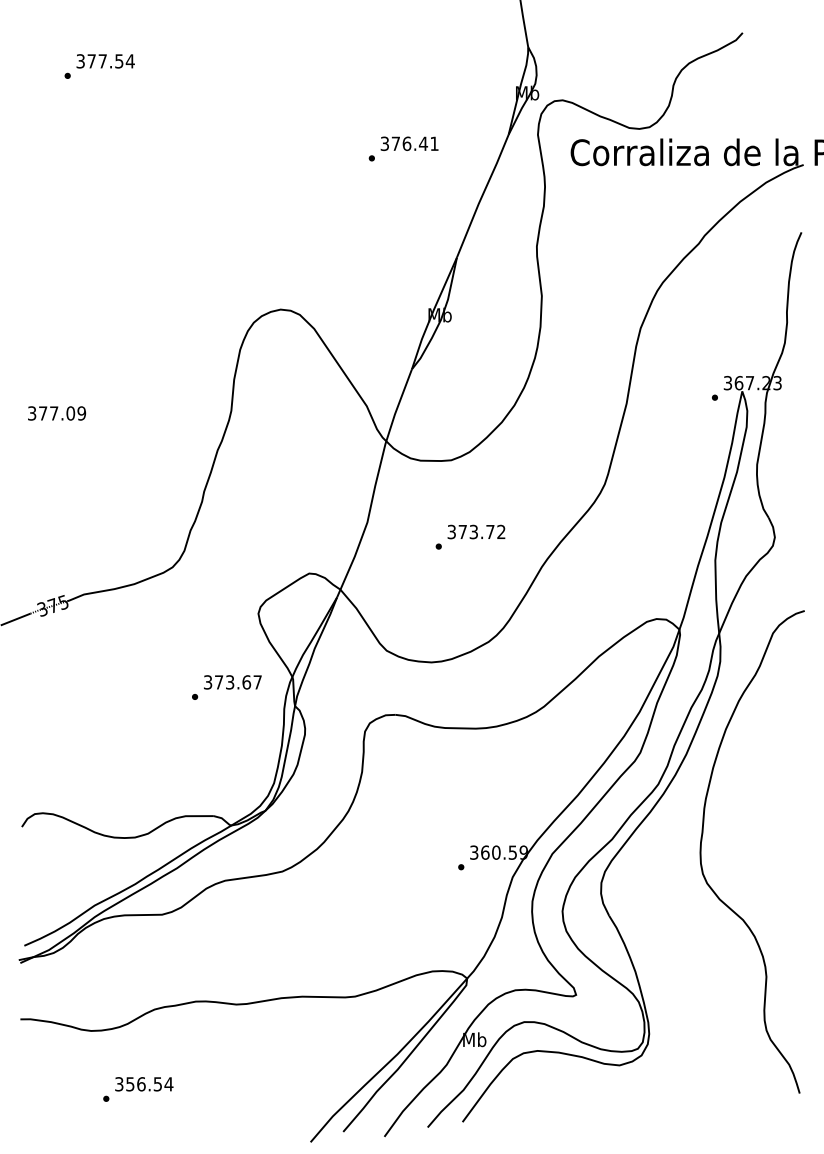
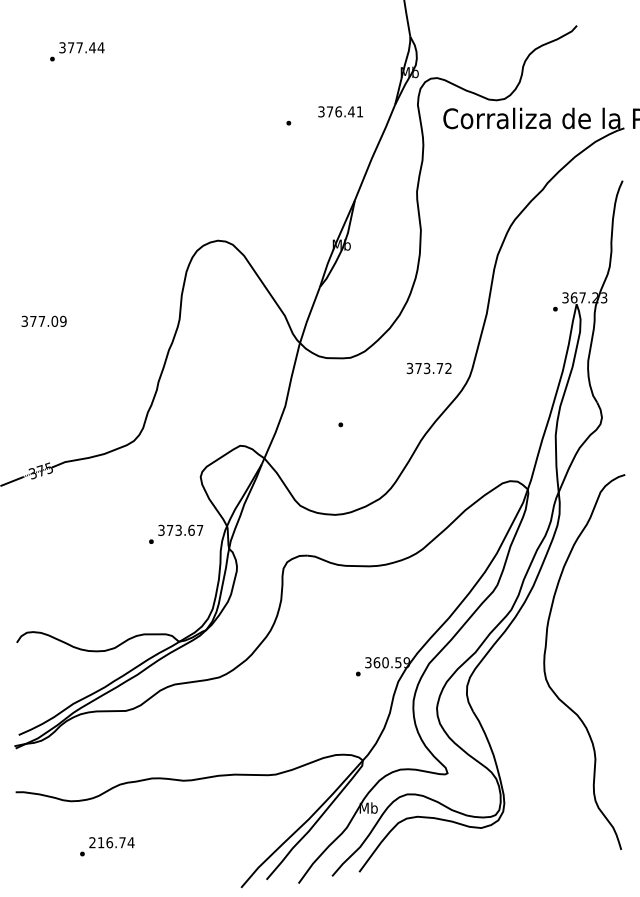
text: (118, 61) -> (91, 47), 377.54 -> 377.44
text: (409, 143) -> (340, 111), moved
text: (476, 531) -> (429, 368), moved
text: (138, 1084) -> (107, 842), 356.54 -> 216.74

